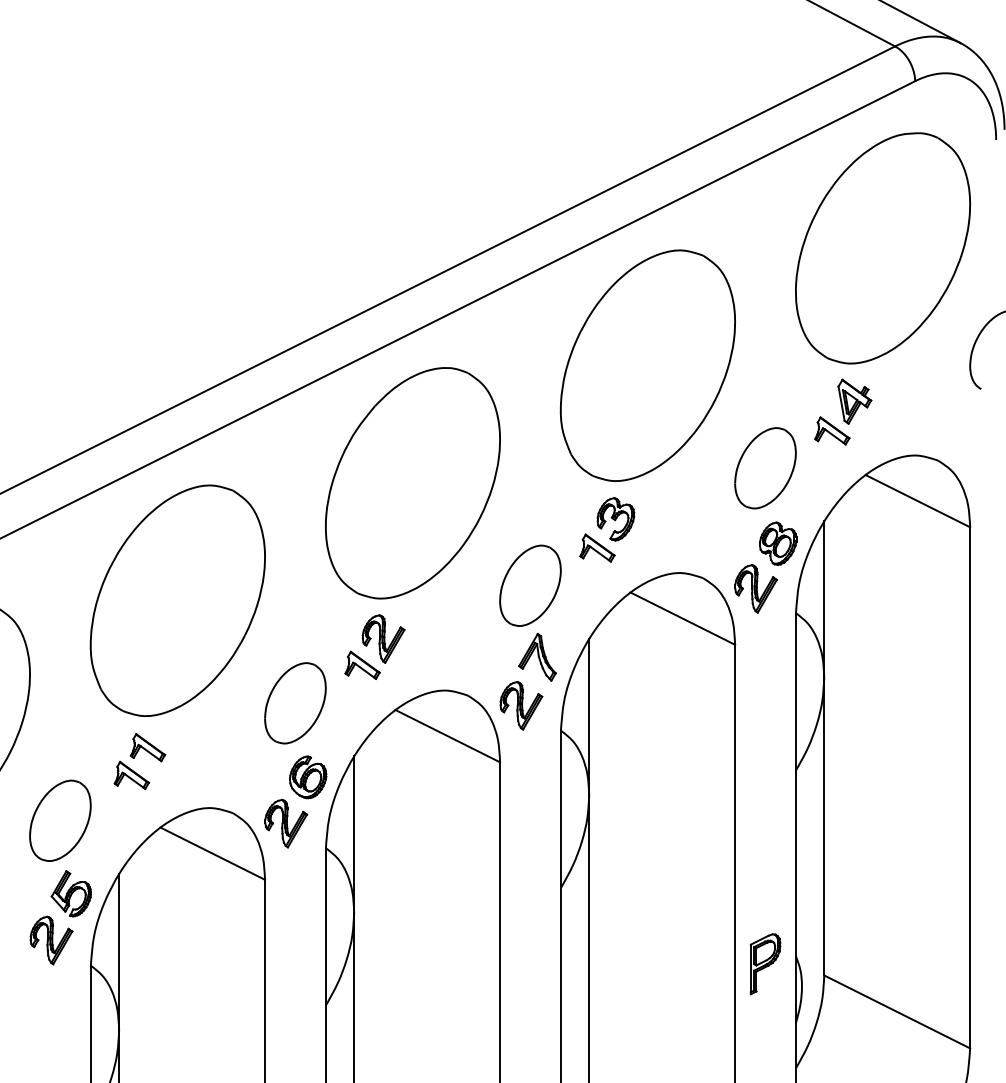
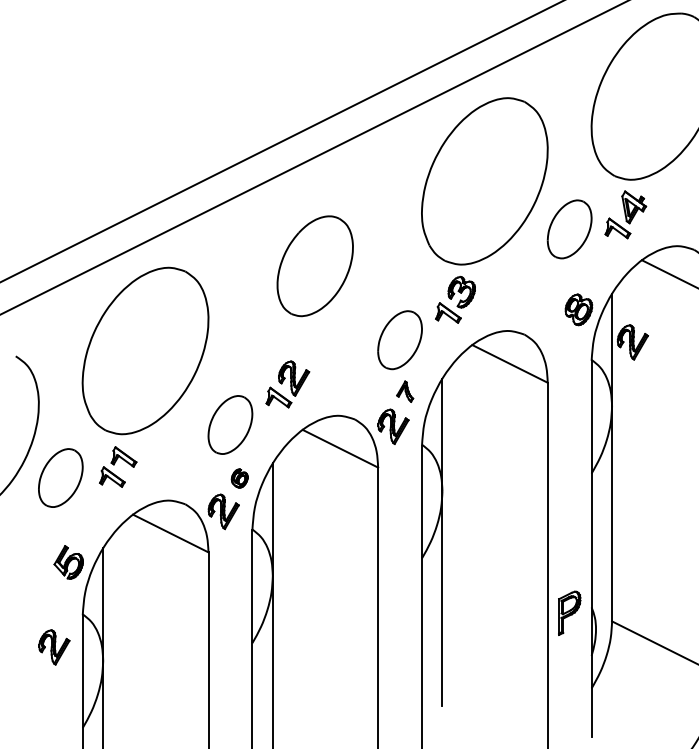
part: (765, 468) -> (569, 229), moved
part: (412, 483) -> (314, 266), size x0.6
part: (755, 588) -> (632, 342), moved
part: (537, 656) -> (405, 391), size x0.6
part: (308, 777) -> (239, 478), size x0.6
part: (60, 820) -> (60, 477), moved
part: (51, 940) -> (54, 647), moved

